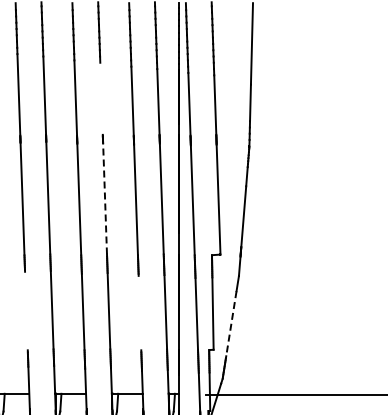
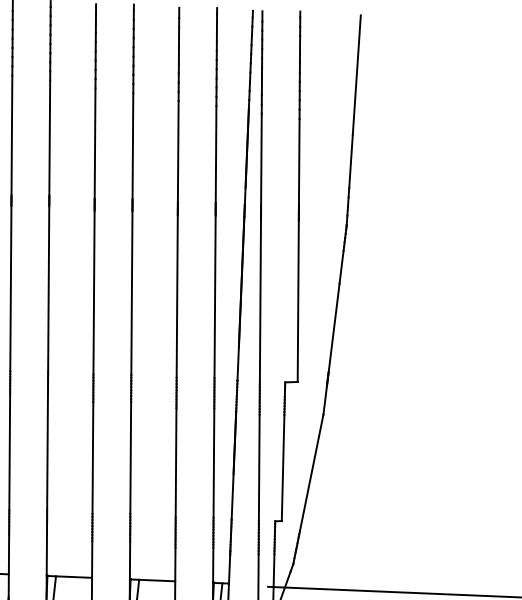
line: (101, 98) -> (132, 145), added
line: (105, 198) -> (132, 292), dashed -> solid
line: (26, 310) -> (9, 452), added
line: (139, 312) -> (175, 461), added
line: (231, 323) -> (309, 483), dashed -> solid

